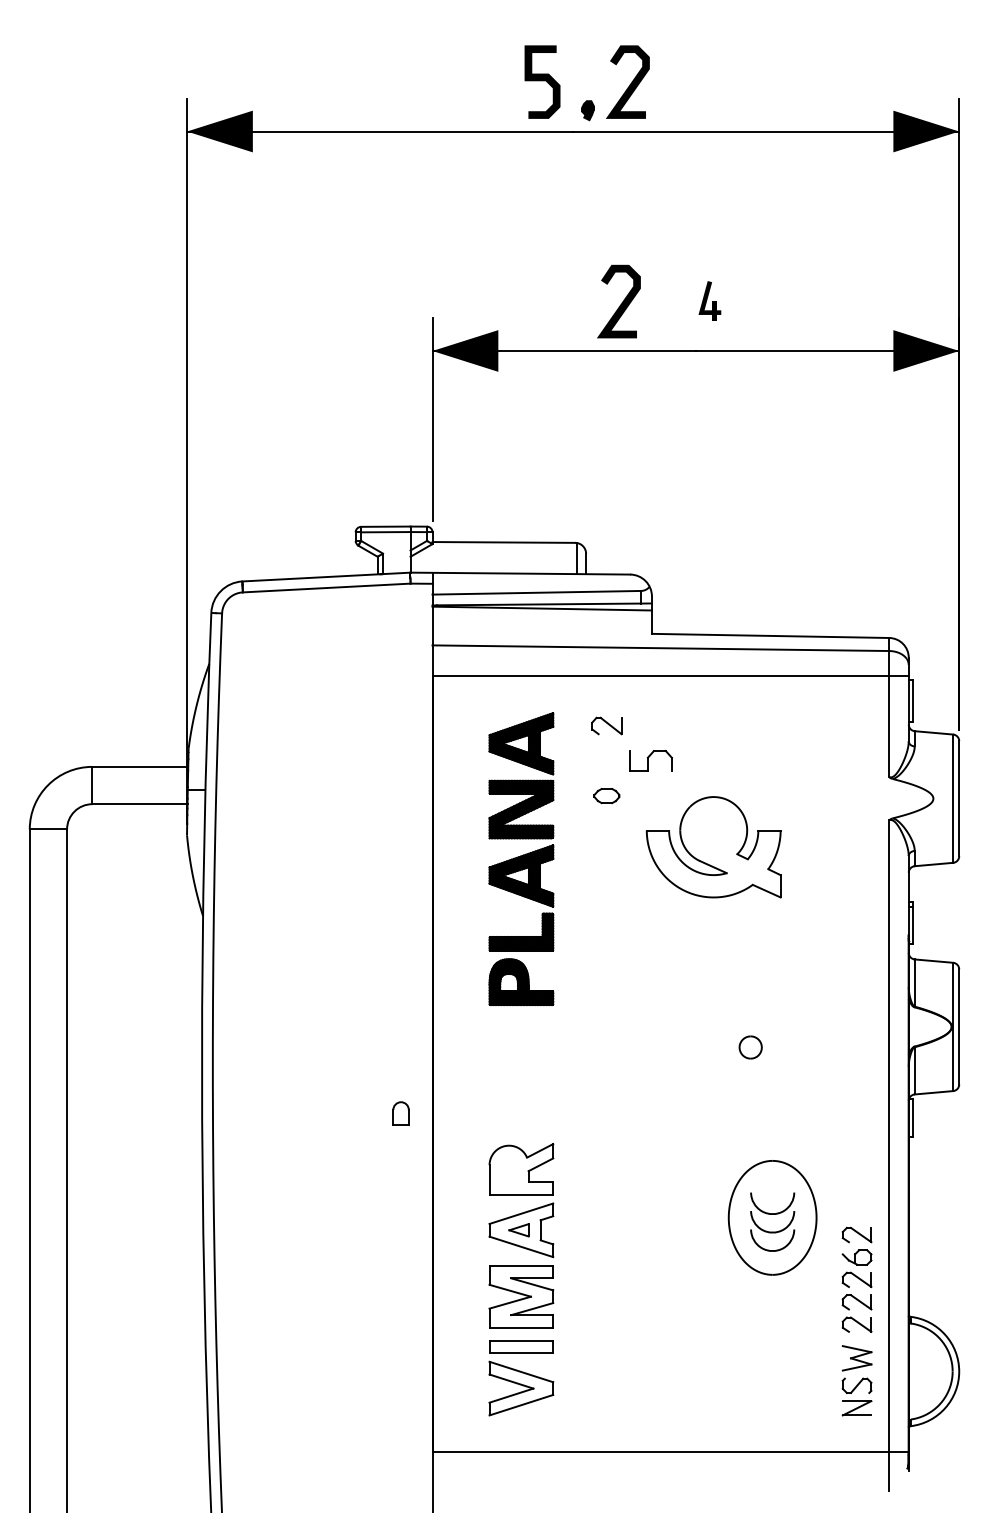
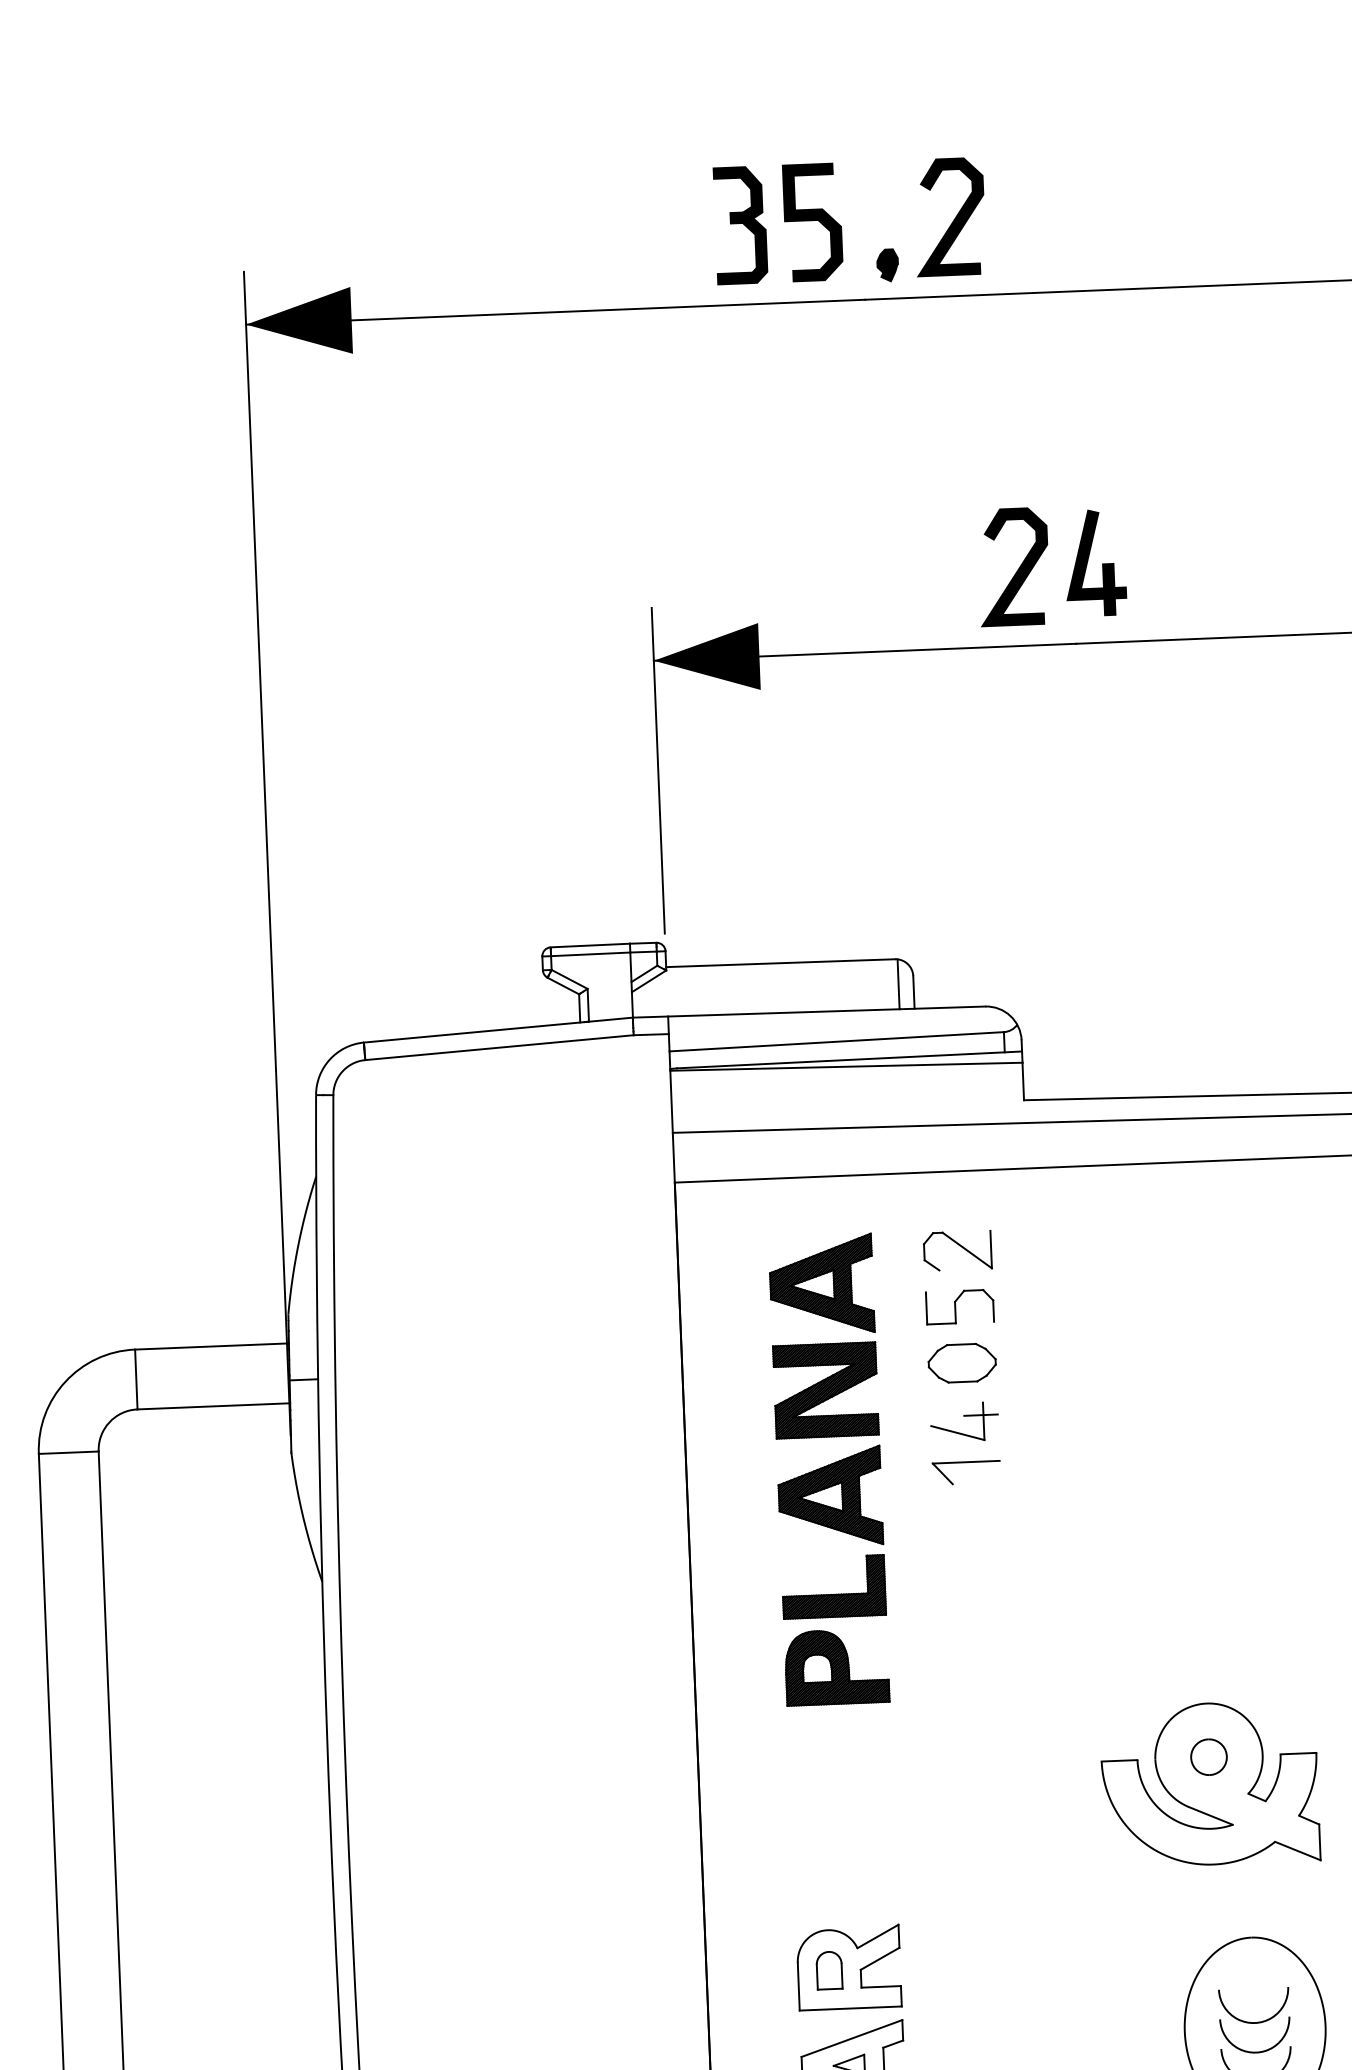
part: (497, 81) -> (740, 224), added
part: (709, 300) -> (1094, 561), size x1.67
curve: (621, 302) -> (1017, 568), moved
part: (606, 725) -> (957, 1250), size x1.43
part: (650, 760) -> (959, 1306), moved
part: (606, 795) -> (961, 1362), size x1.67
part: (606, 832) -> (963, 1421), added
part: (713, 847) -> (1209, 1784), moved
part: (606, 864) -> (965, 1473), added
part: (400, 1113) -> (828, 1970), moved

